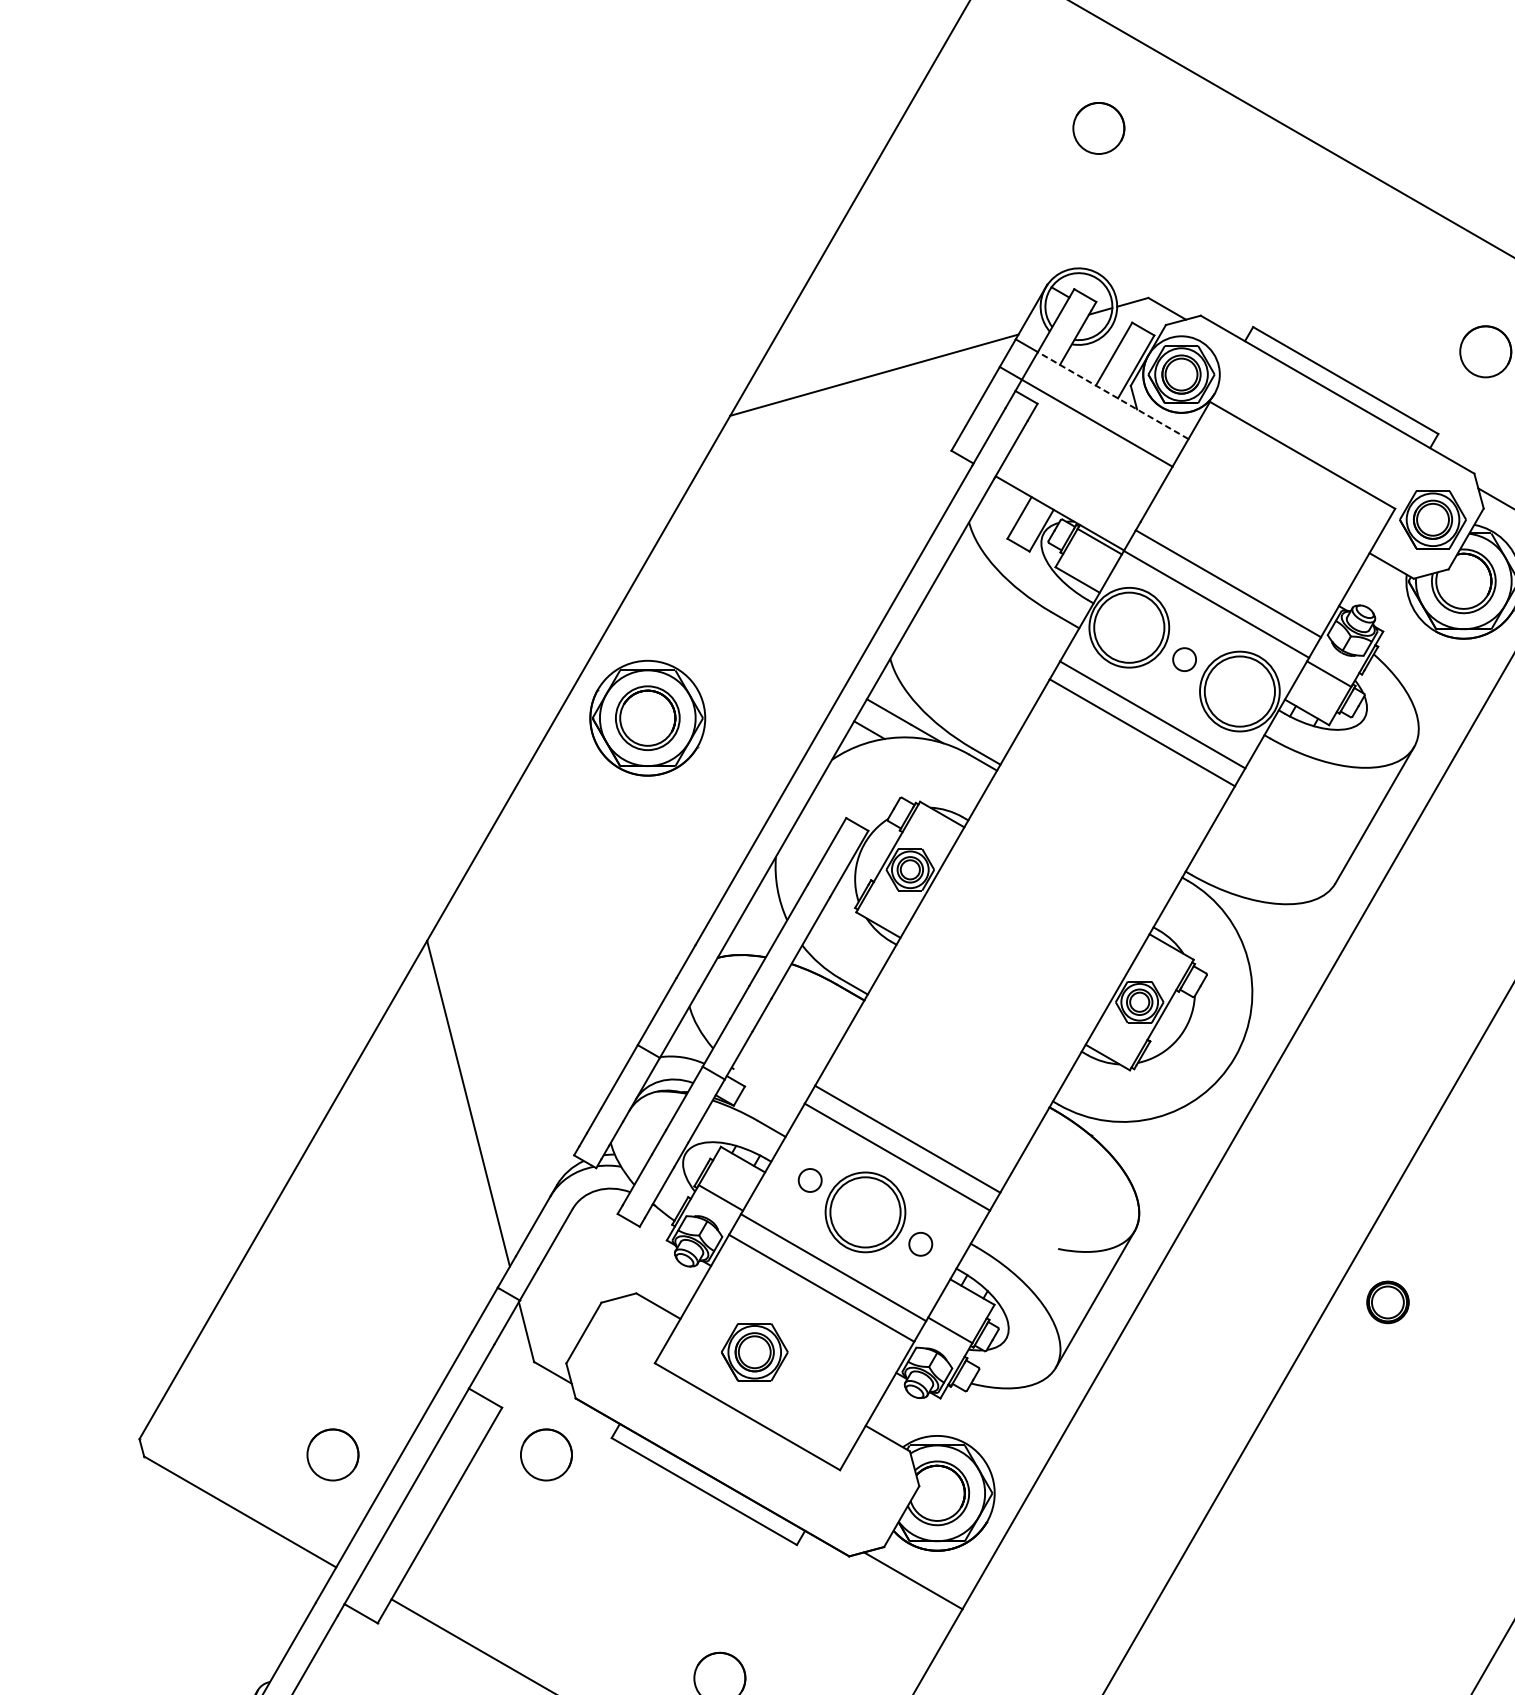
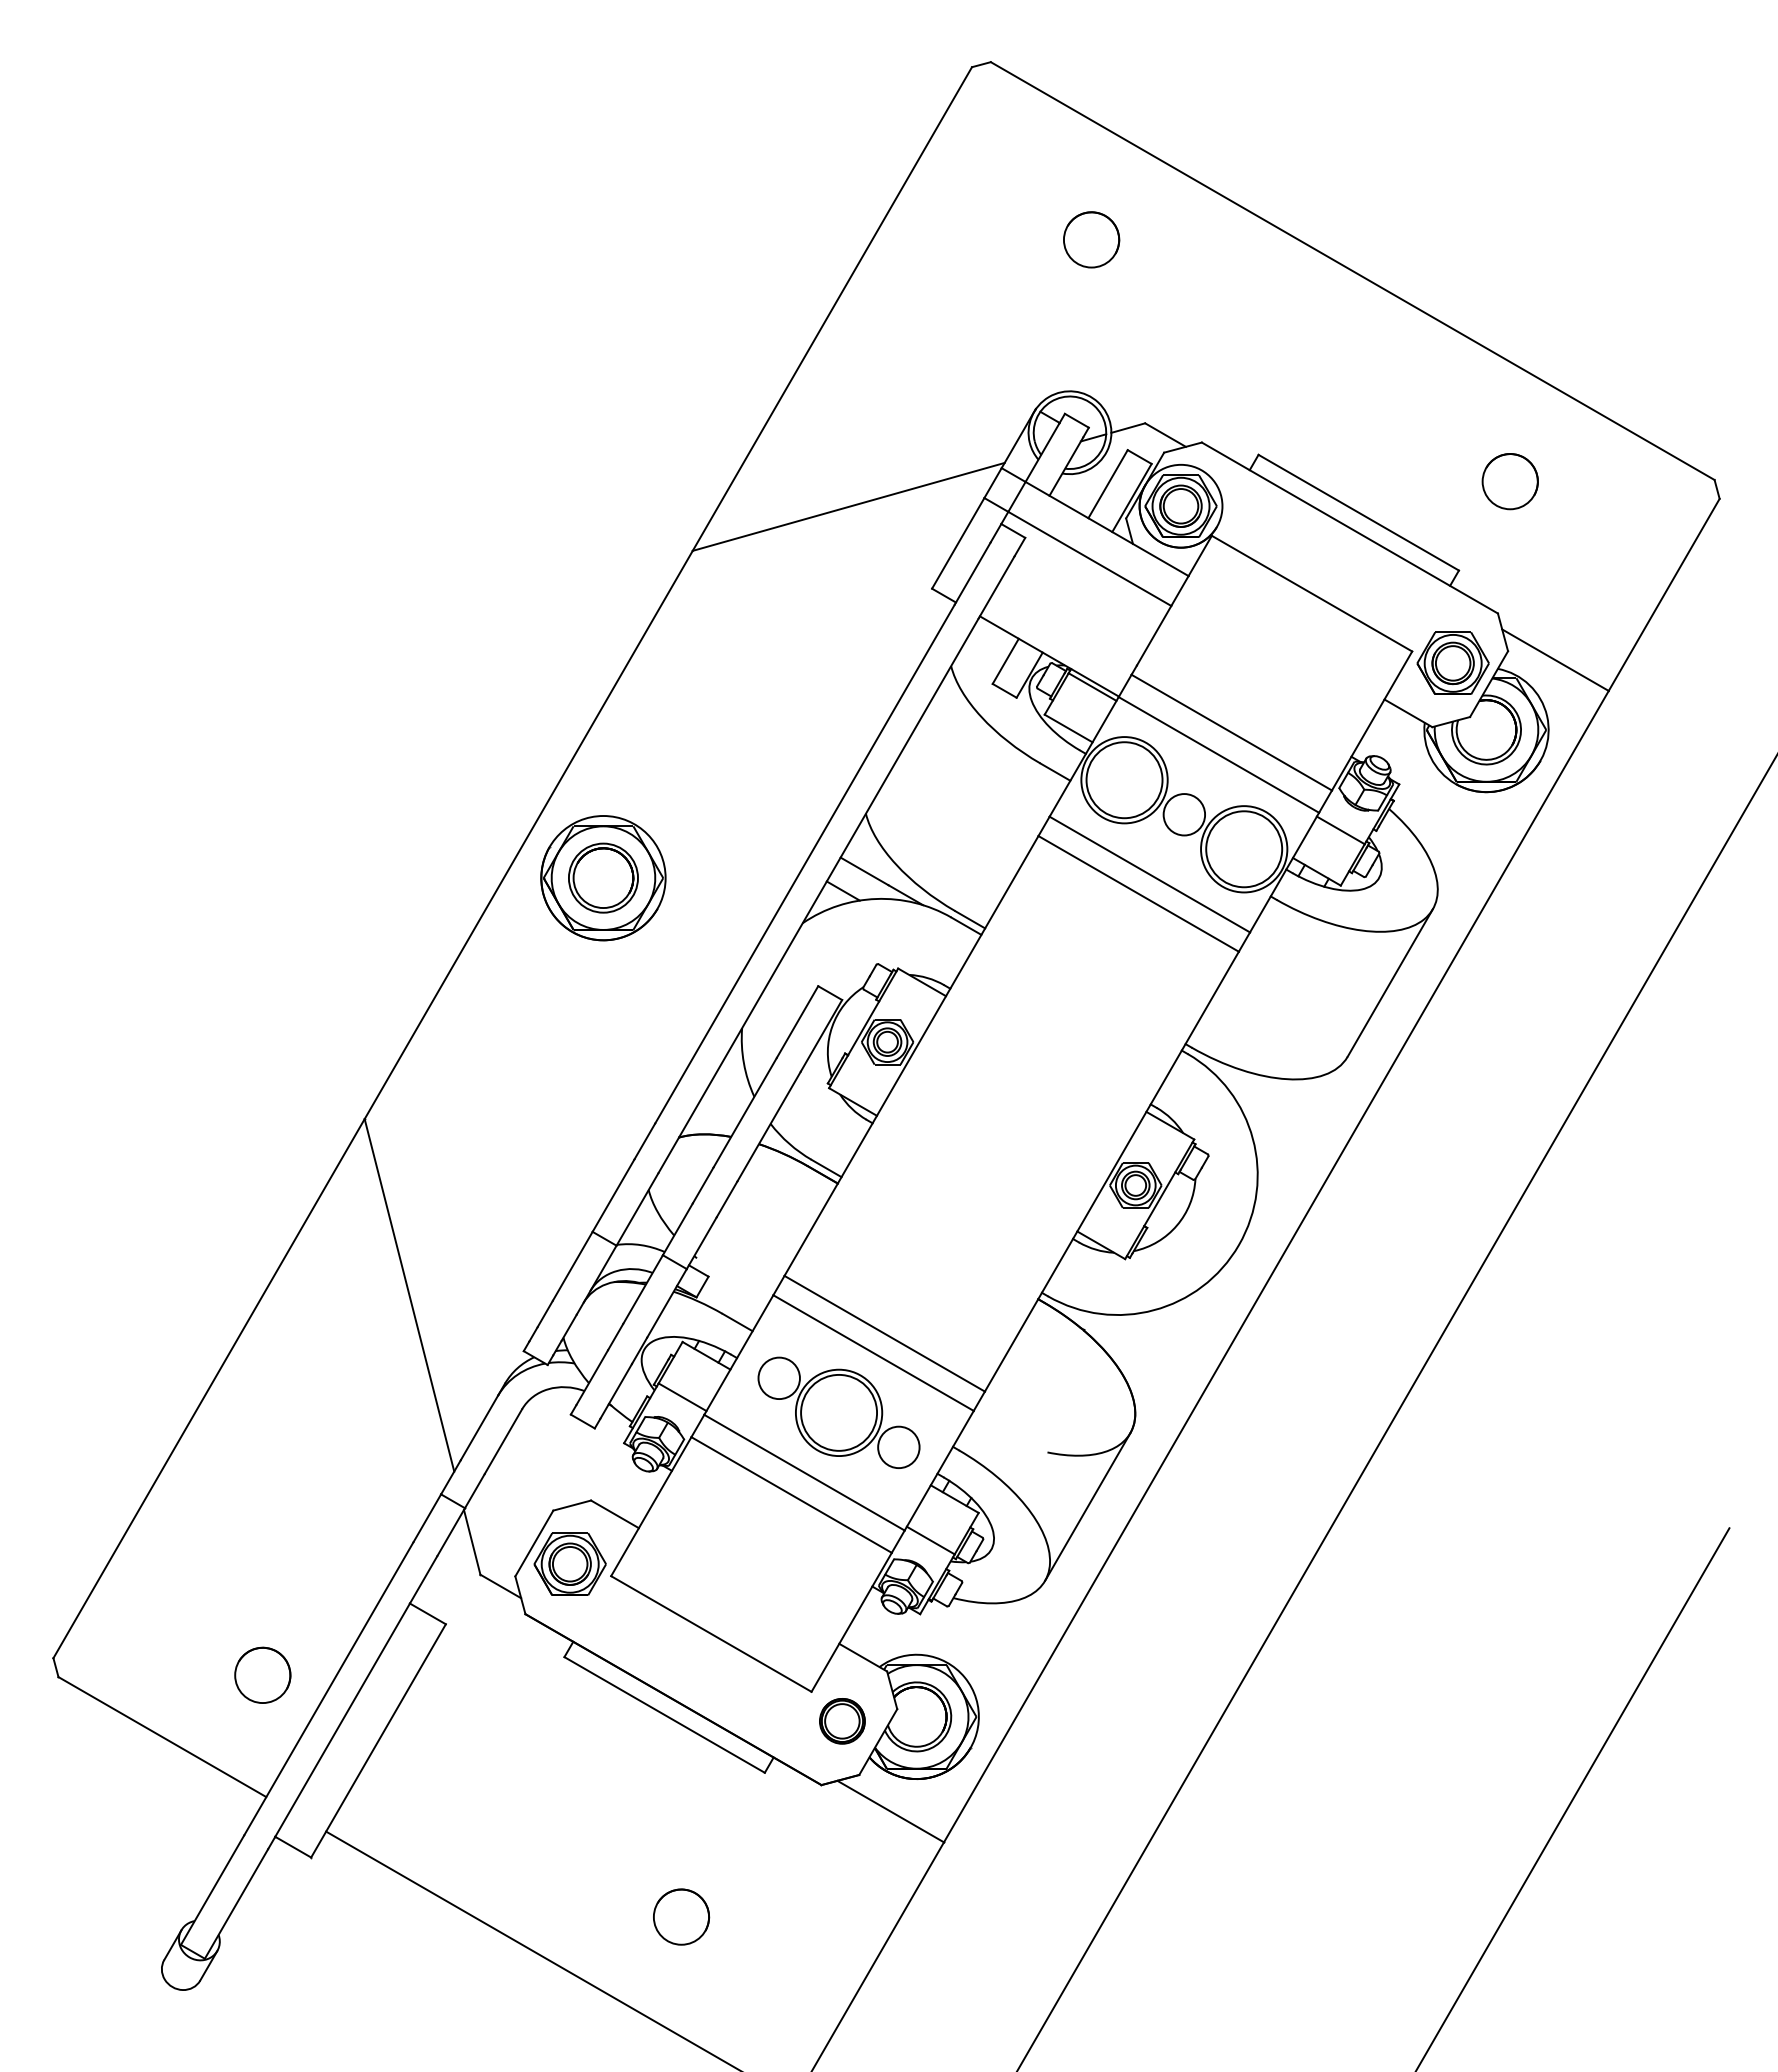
line: (1112, 395) -> (1106, 528), dashed -> solid
circle: (1184, 659) -> (1184, 814), size x1.67
circle: (809, 1180) -> (778, 1378), size x1.67
circle: (920, 1244) -> (898, 1447), size x1.67
part: (1388, 1302) -> (842, 1721), moved
part: (754, 1351) -> (569, 1563), moved
circle: (546, 1454) -> (493, 1674), removed

